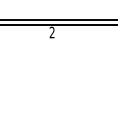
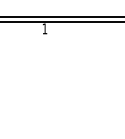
text: (51, 32) -> (44, 28), 2 -> 1

